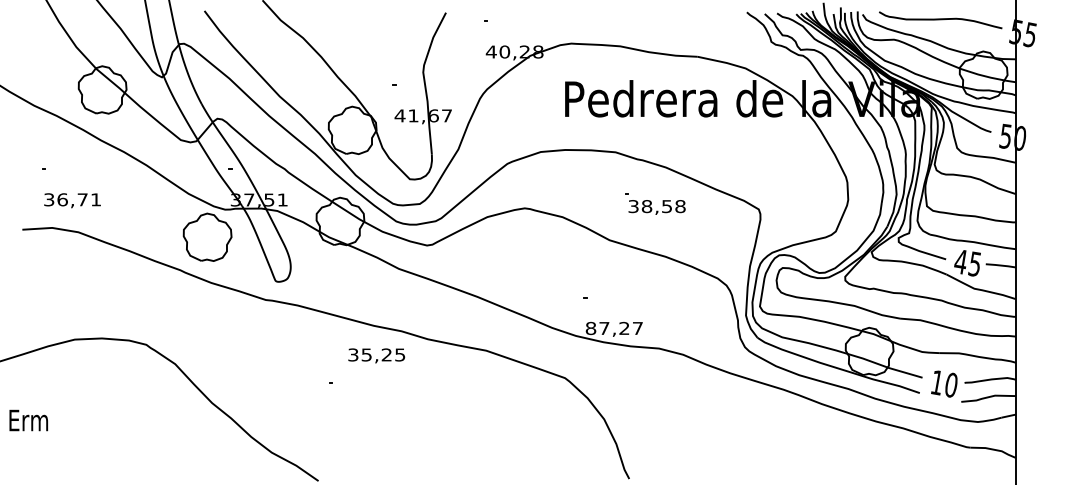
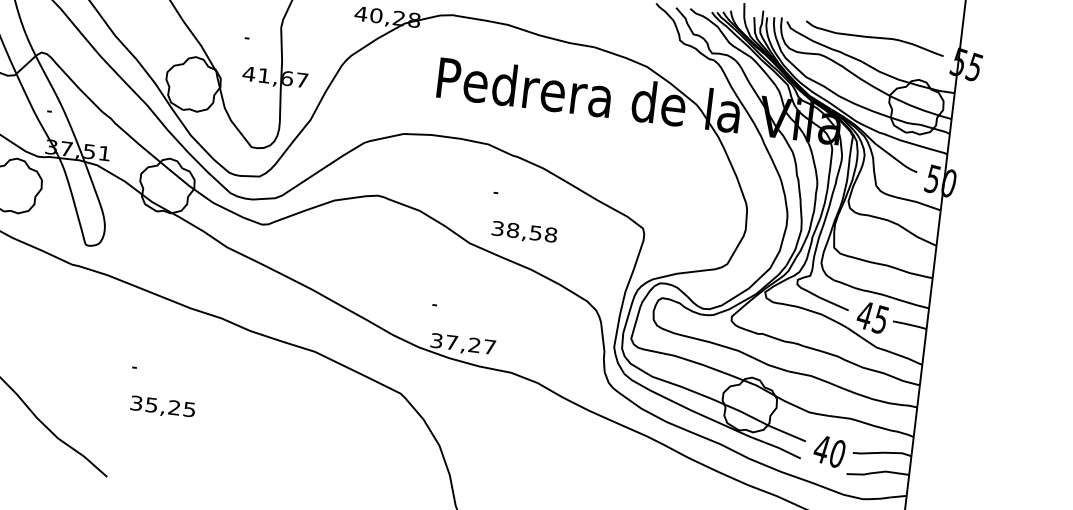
text: (656, 207) -> (523, 232), moved
text: (590, 328) -> (436, 340), 87,27 -> 37,27
text: (376, 355) -> (162, 407), moved
text: (936, 382) -> (821, 448), 10 -> 40

